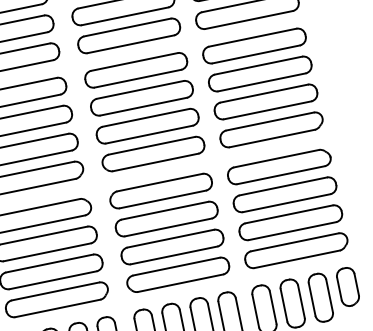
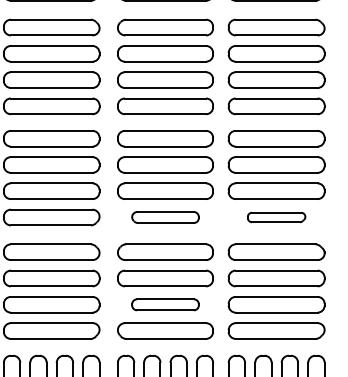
part: (271, 129) -> (276, 217), size x0.6
part: (153, 154) -> (165, 217), size x0.7
part: (172, 246) -> (165, 304), size x0.7

